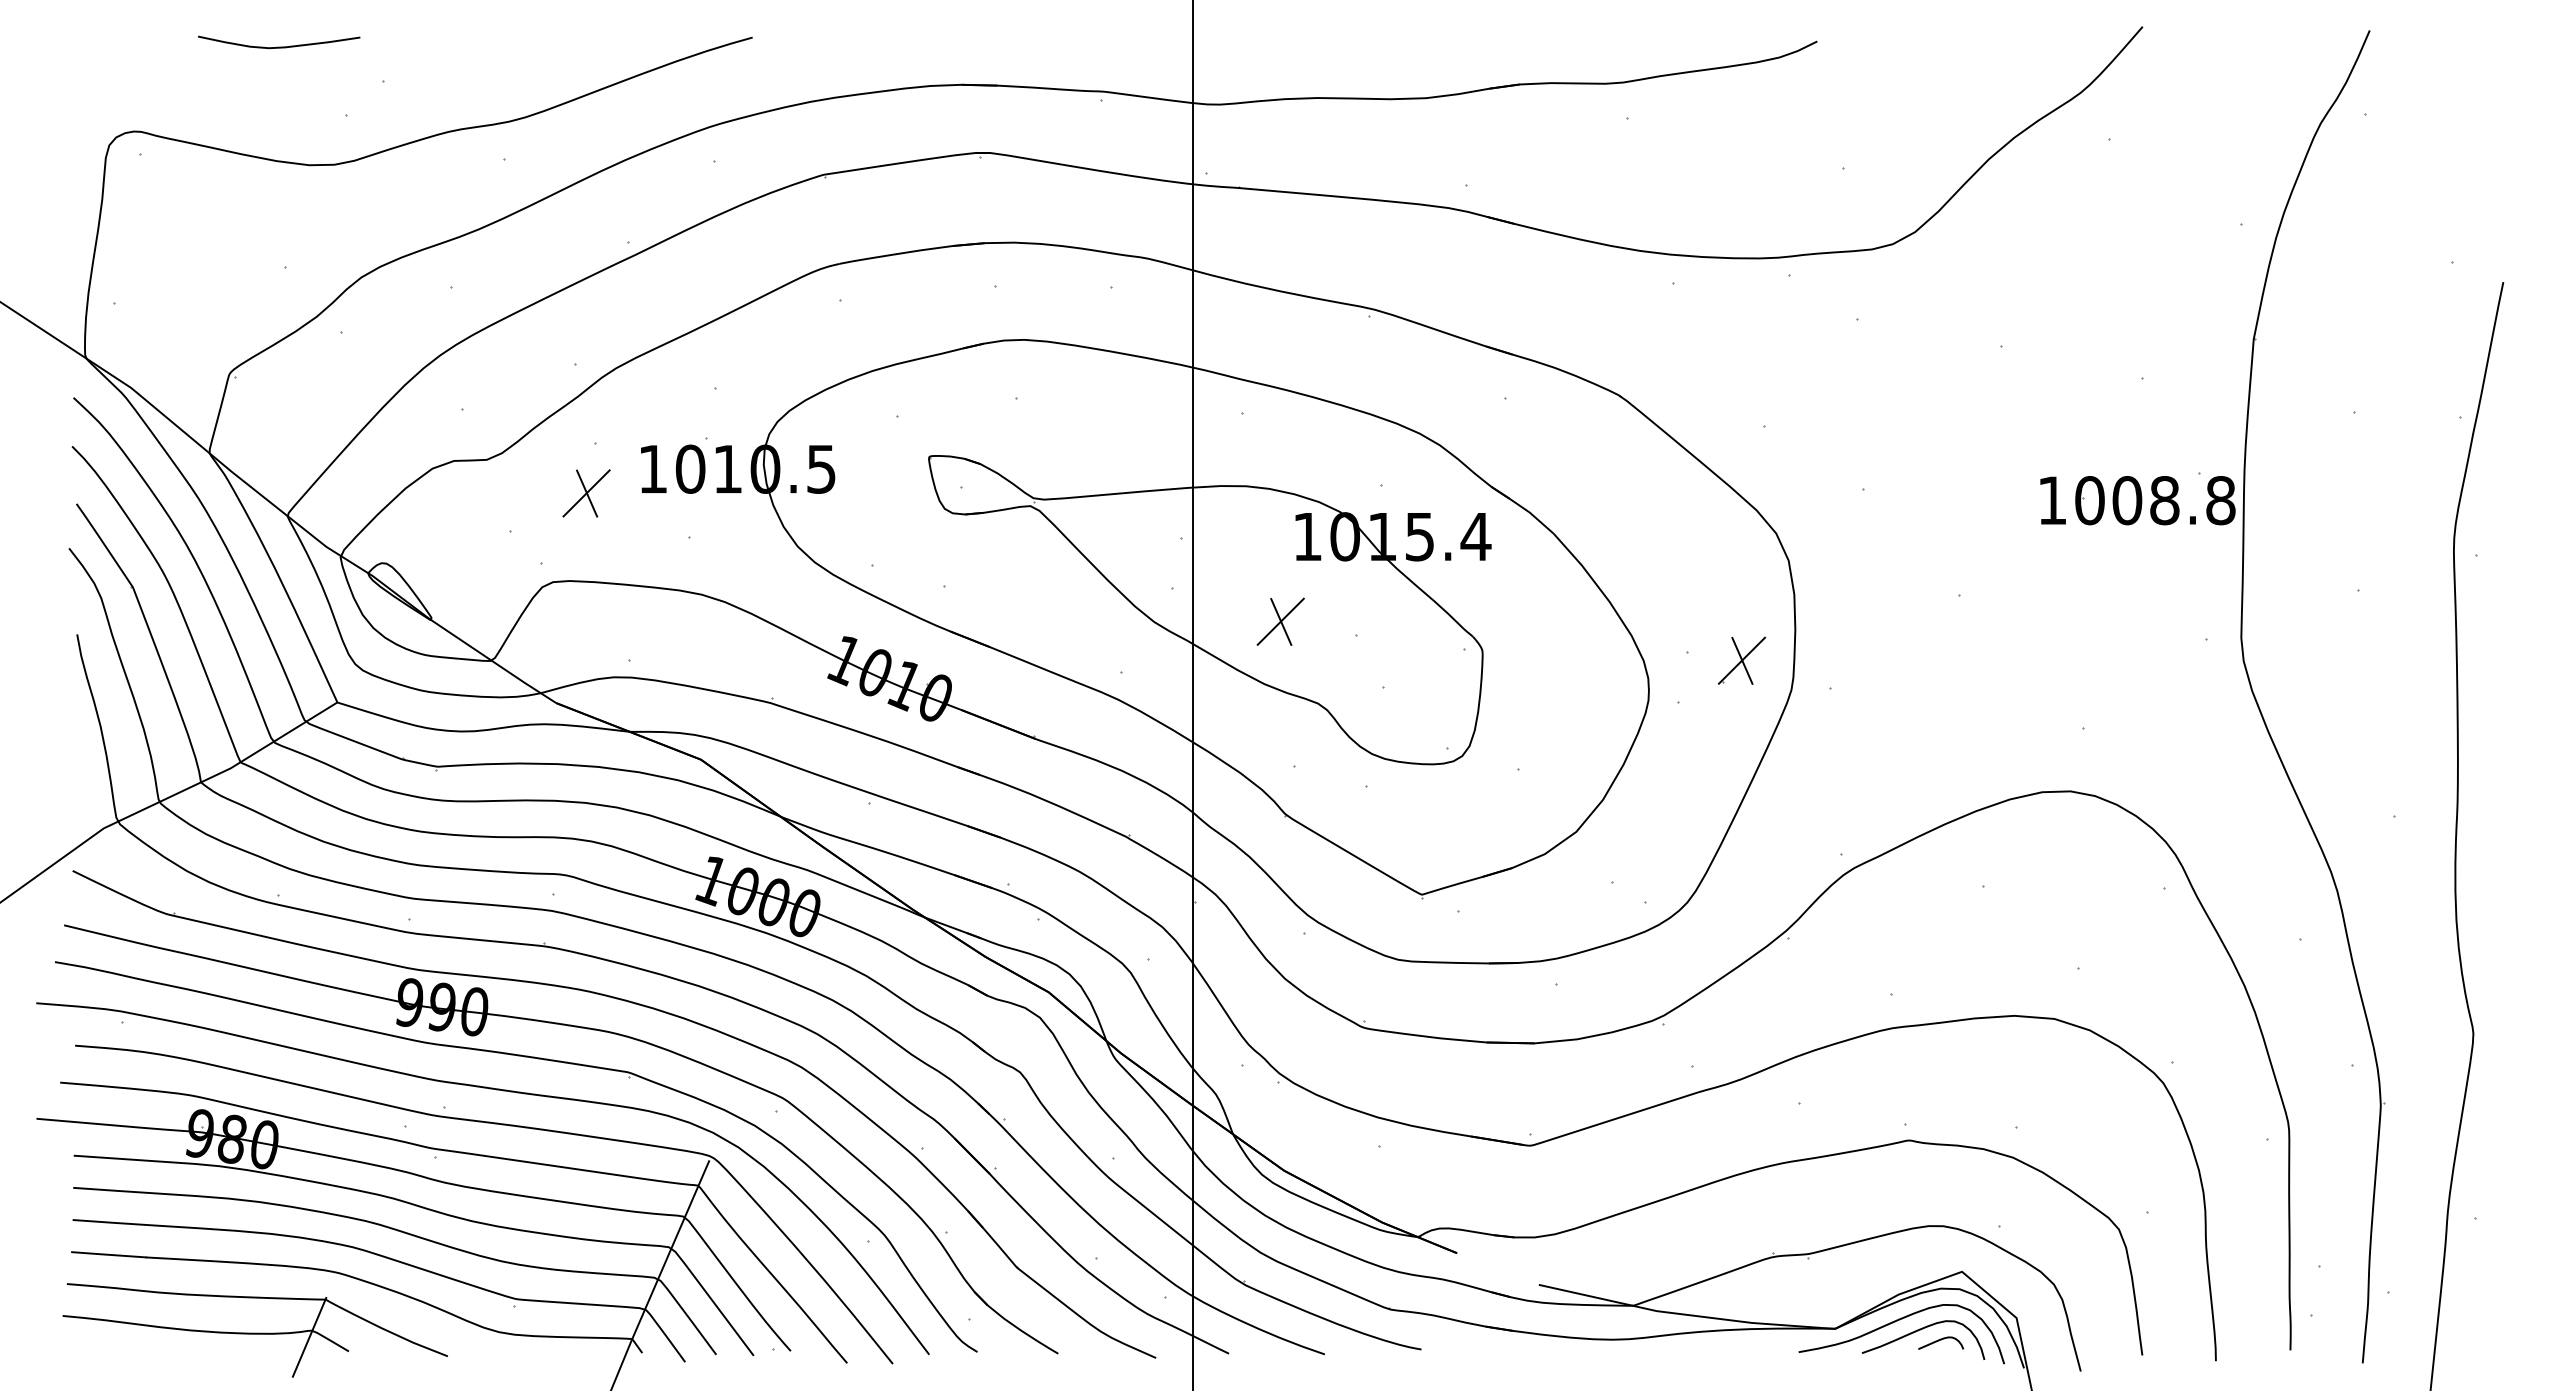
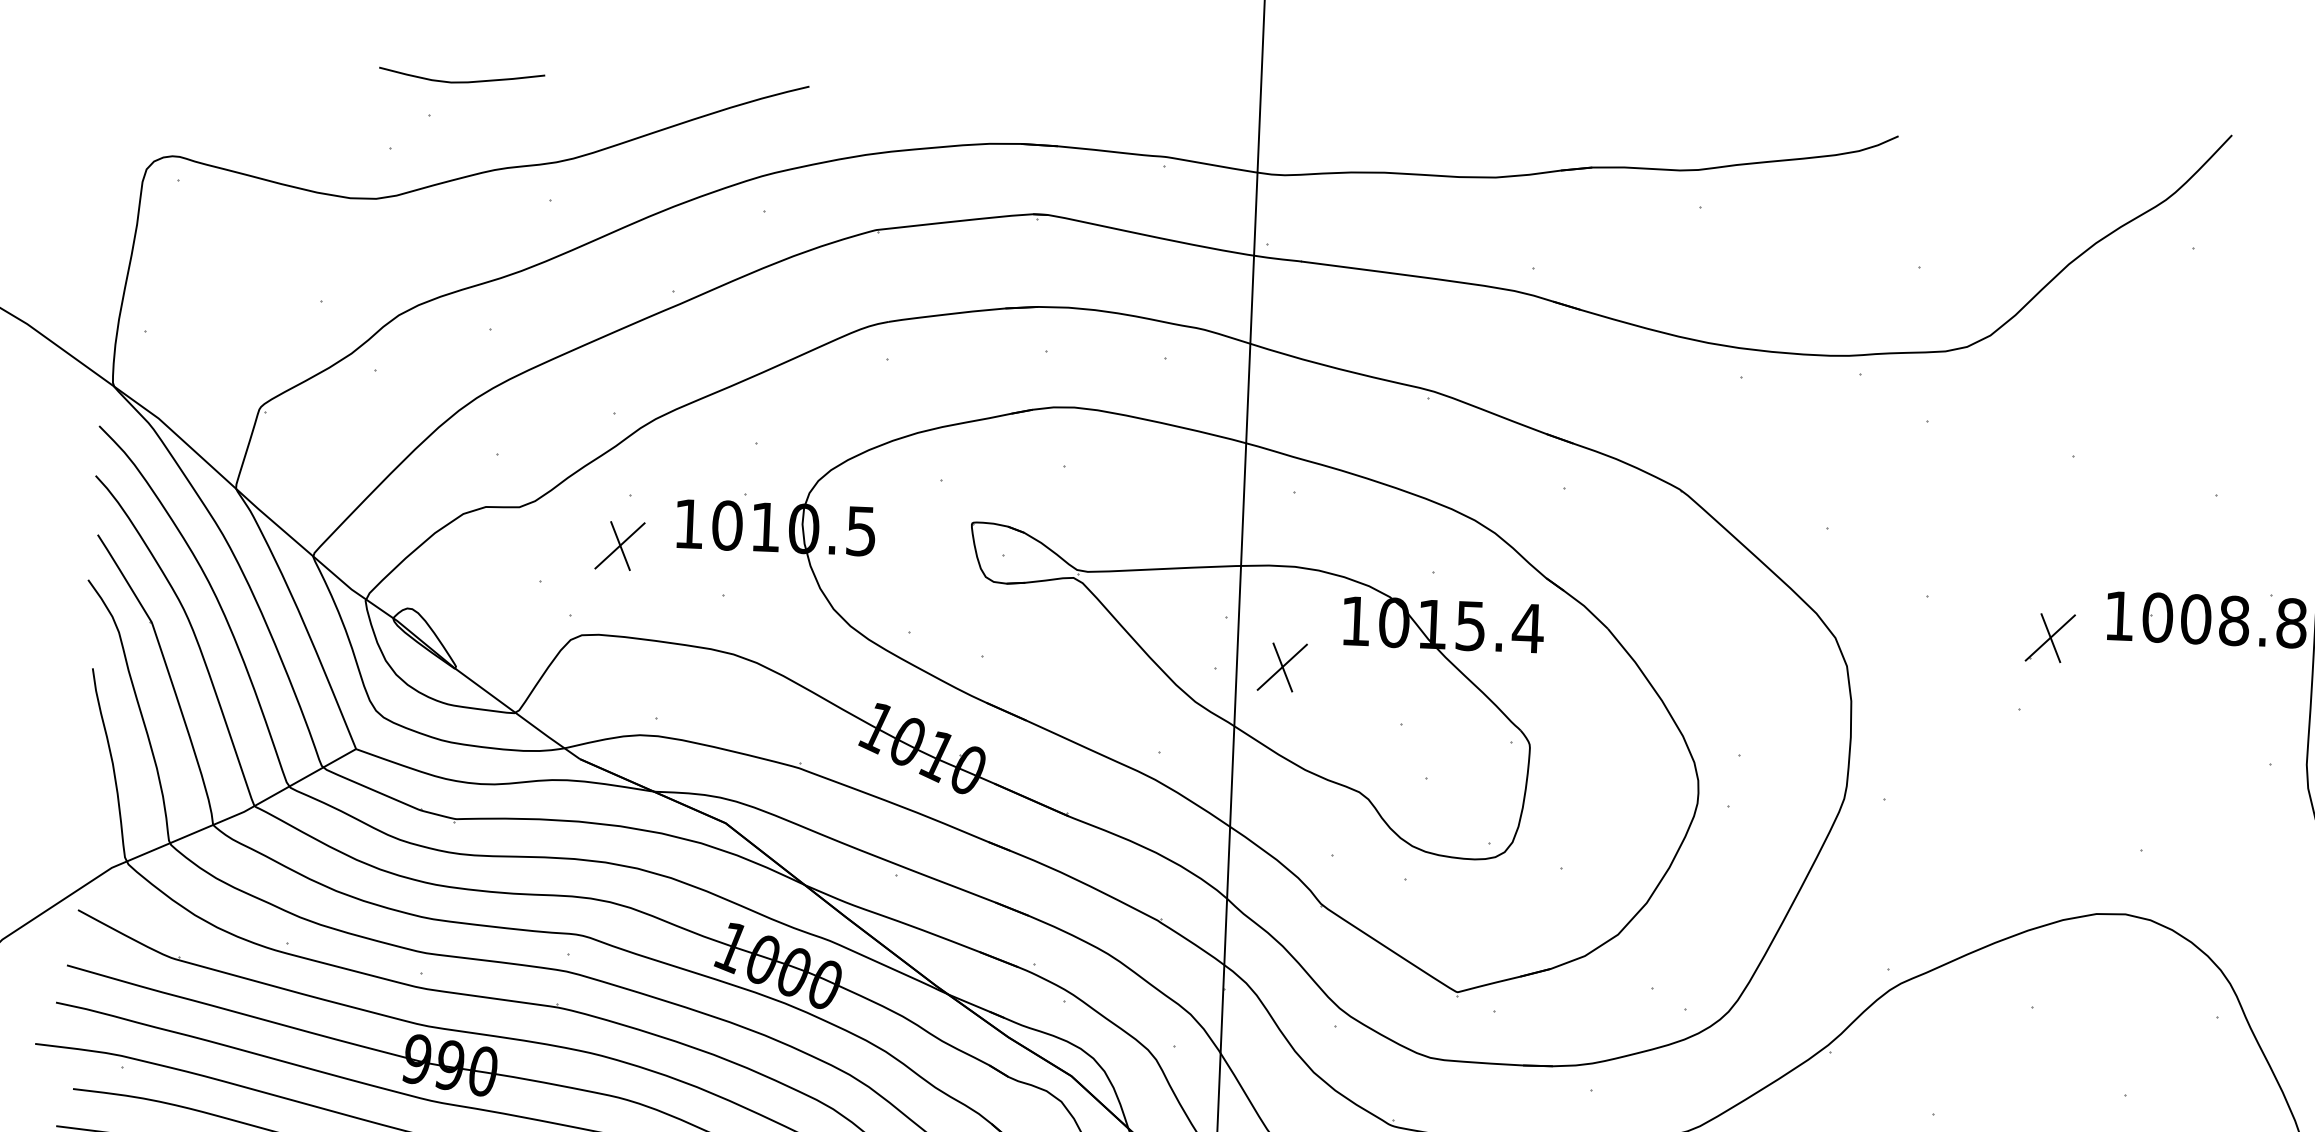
curve: (279, 46) -> (462, 81), moved
part: (1280, 621) -> (1282, 666), moved
part: (1741, 660) -> (2049, 637), moved

